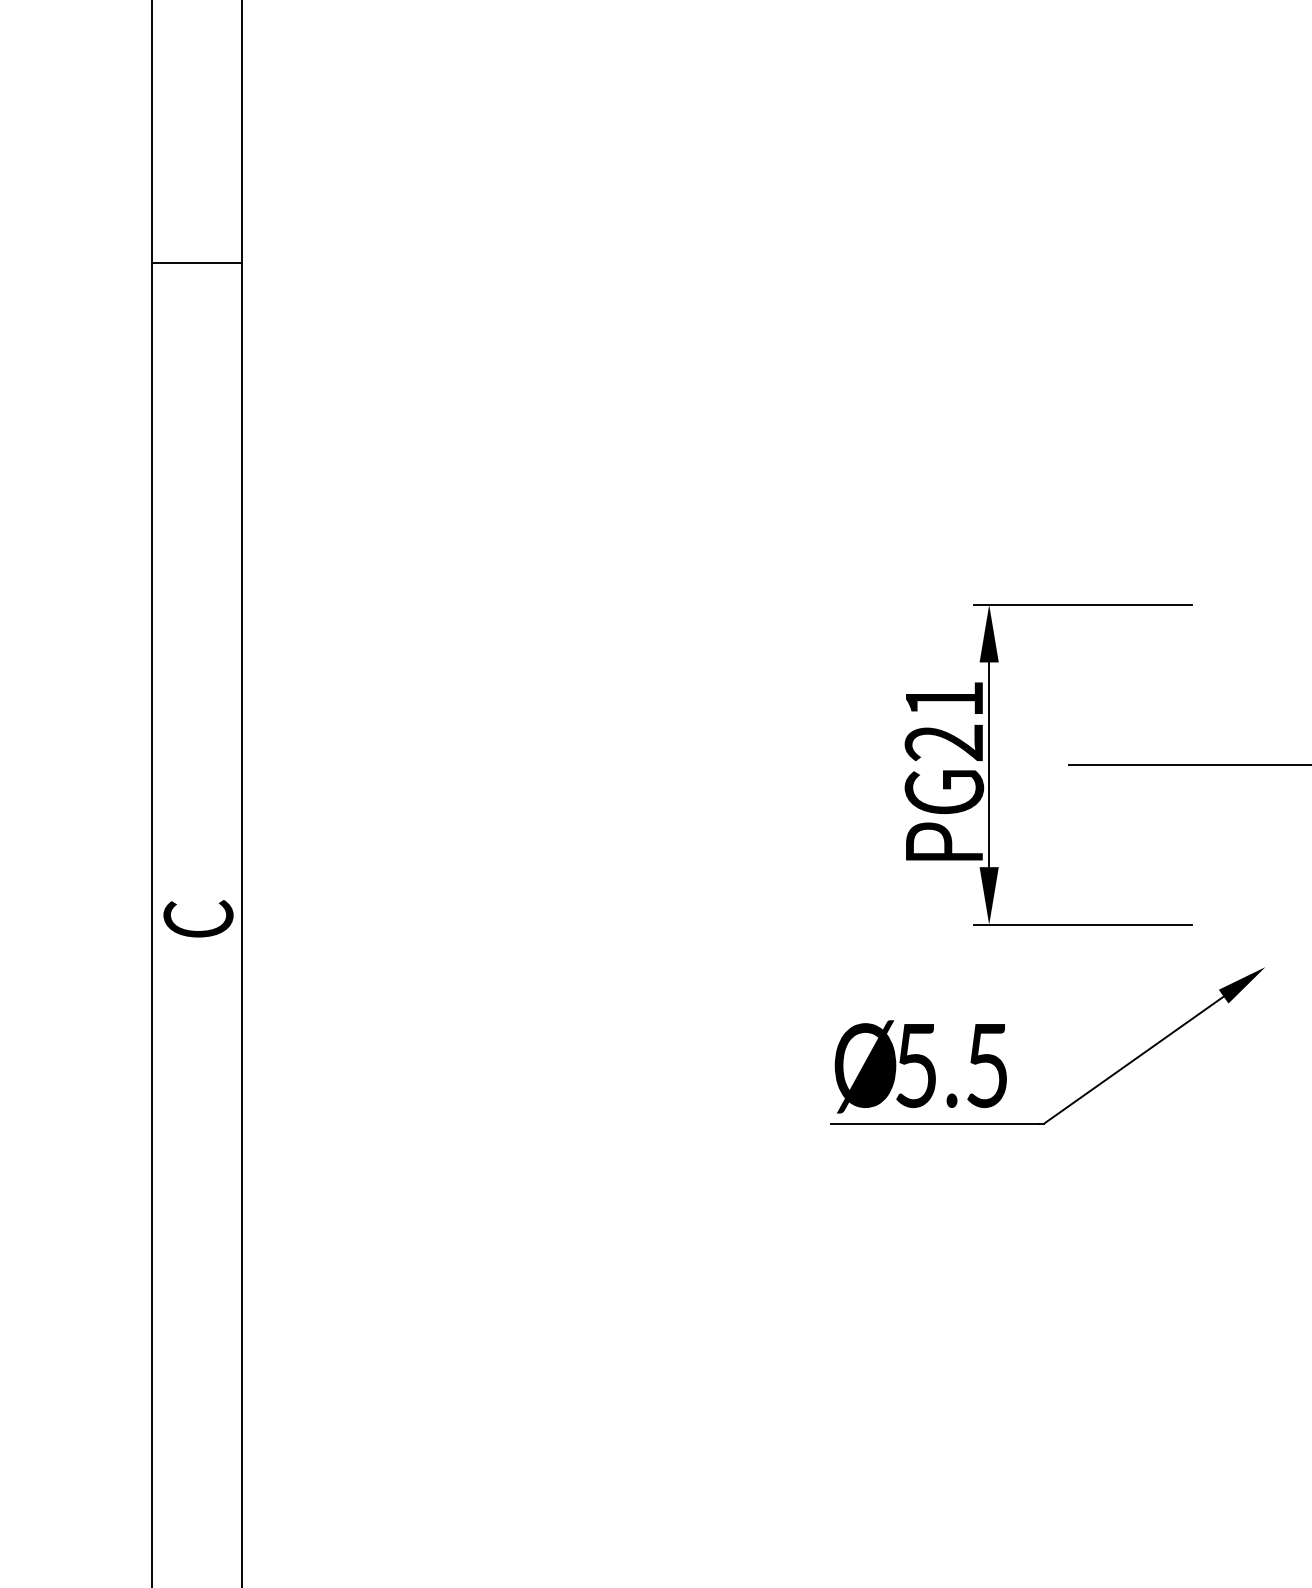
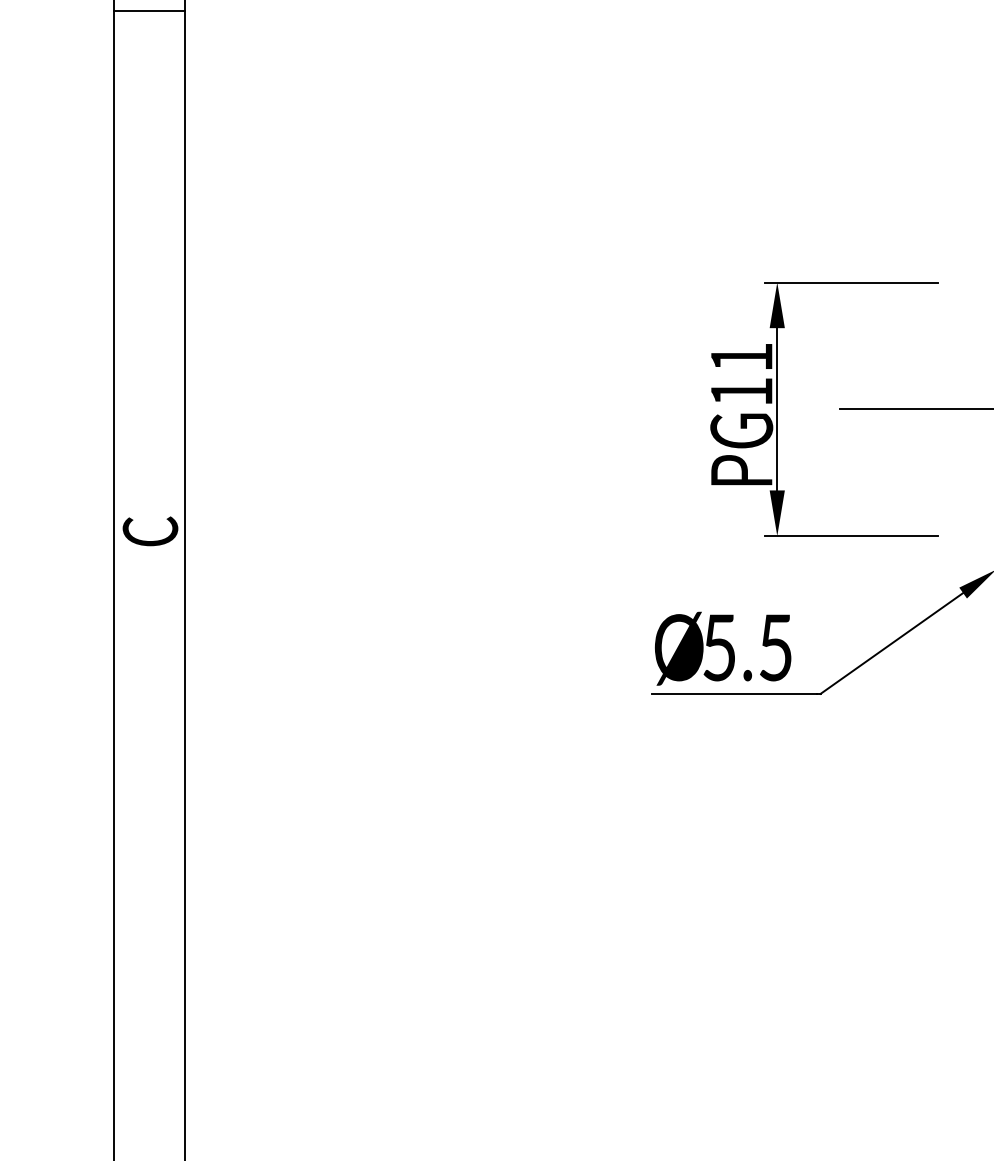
text: (943, 742) -> (741, 391), PG21 -> PG11

